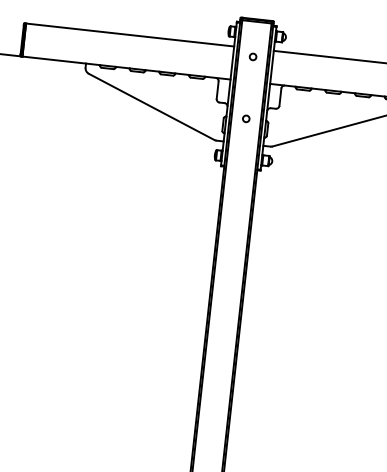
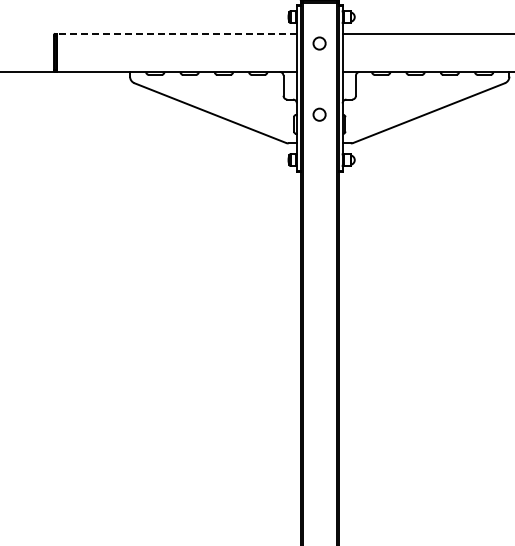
line: (129, 34) -> (176, 33), solid -> dashed
circle: (252, 56) -> (319, 42), size x1.6
circle: (246, 118) -> (319, 114), size x1.6

